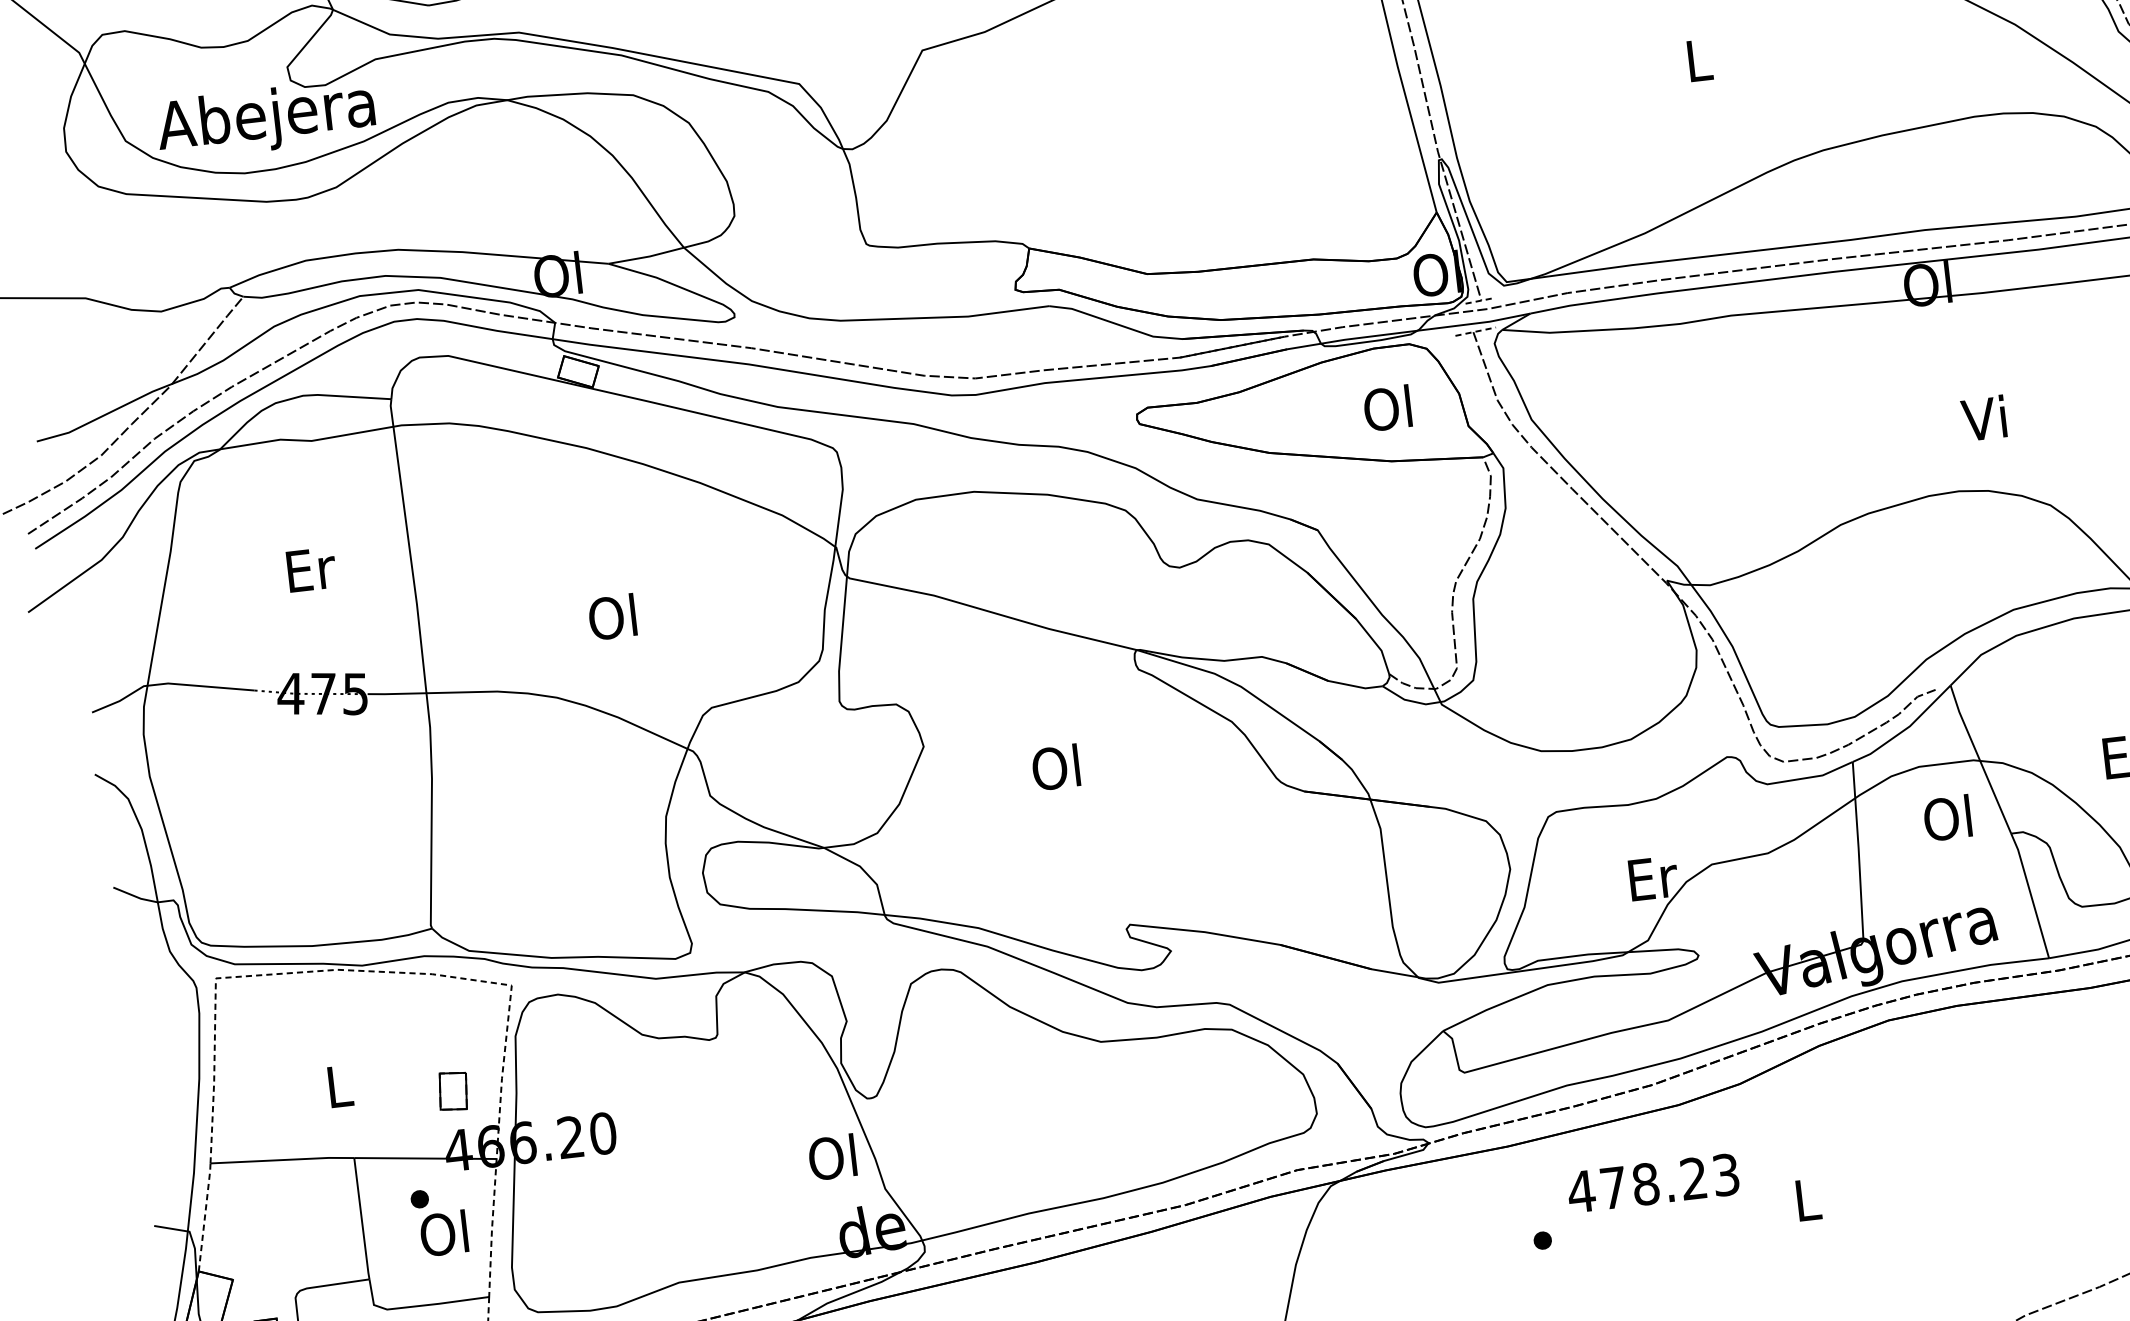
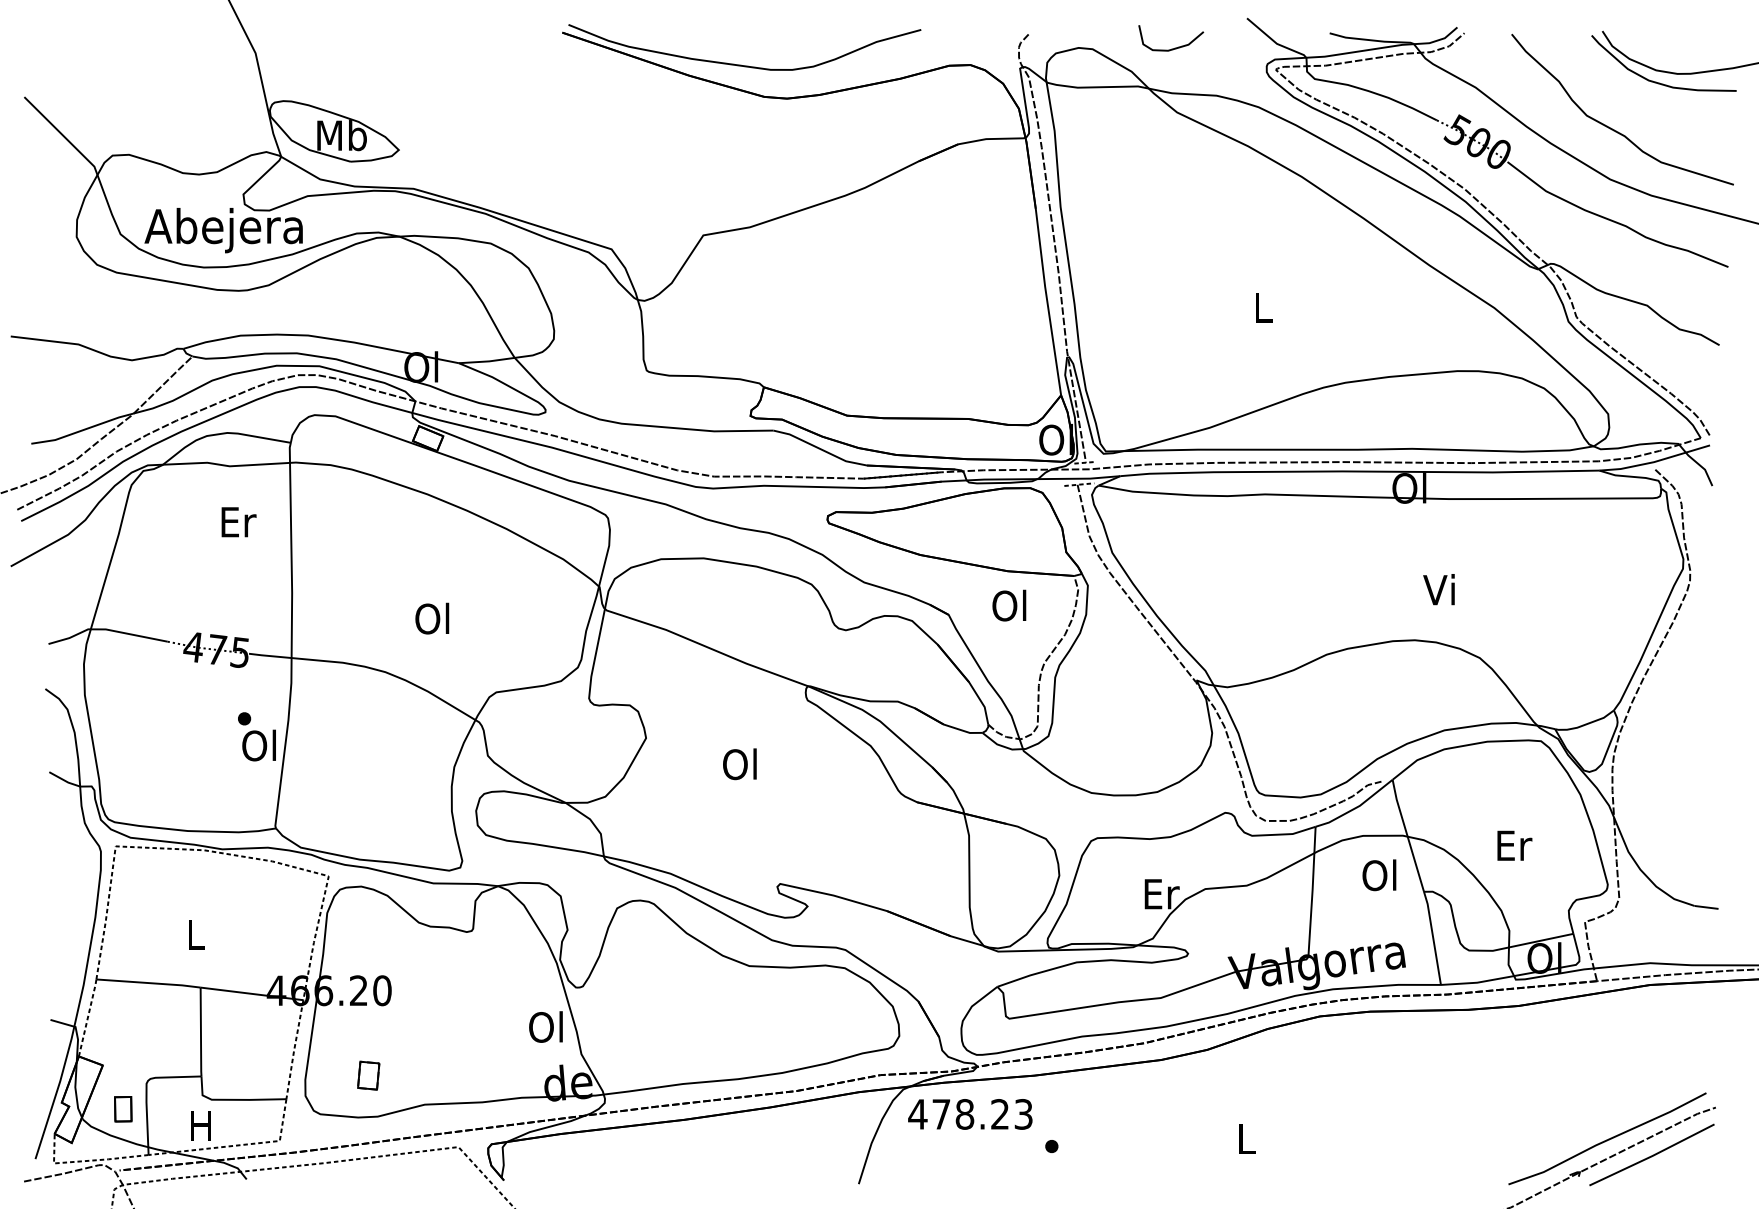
text: (1387, 408) -> (1009, 605), moved
text: (310, 570) -> (238, 522), moved
part: (452, 1091) -> (368, 1075), moved
text: (1653, 1183) -> (970, 1114), moved
text: (438, 1221) -> (256, 736), moved

